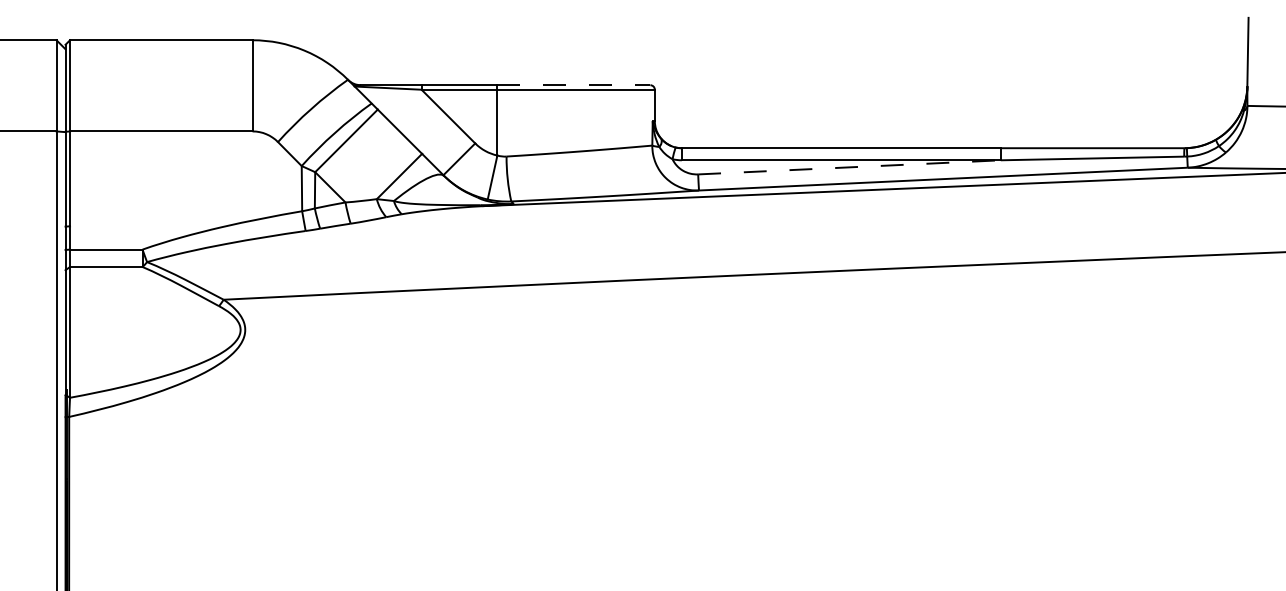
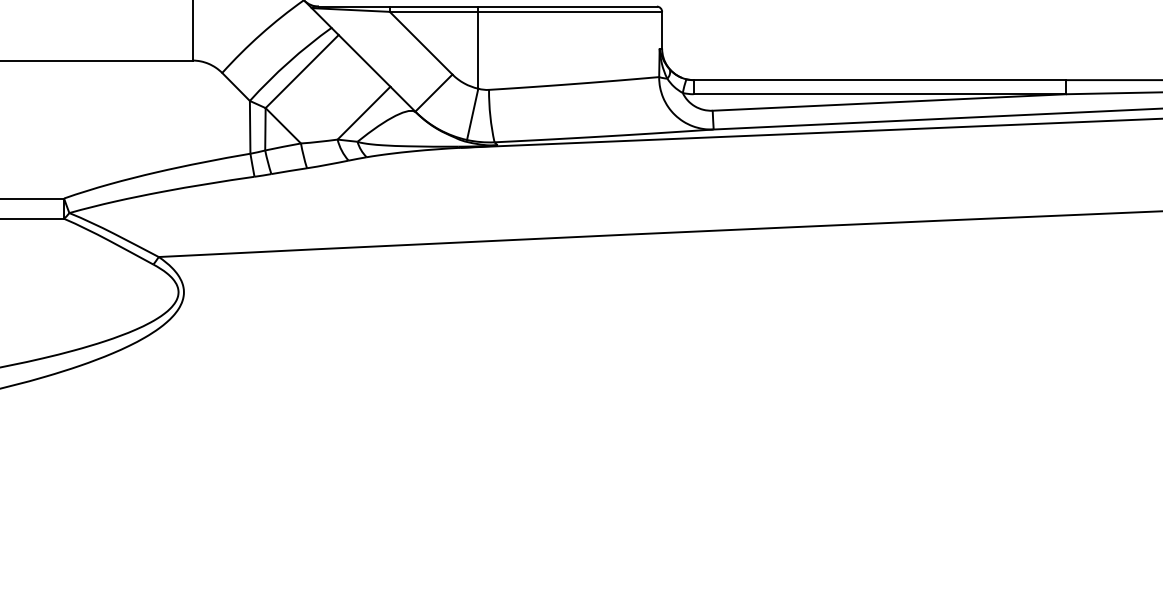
line: (574, 85) -> (568, 6), dashed -> solid
line: (850, 167) -> (890, 102), dashed -> solid

